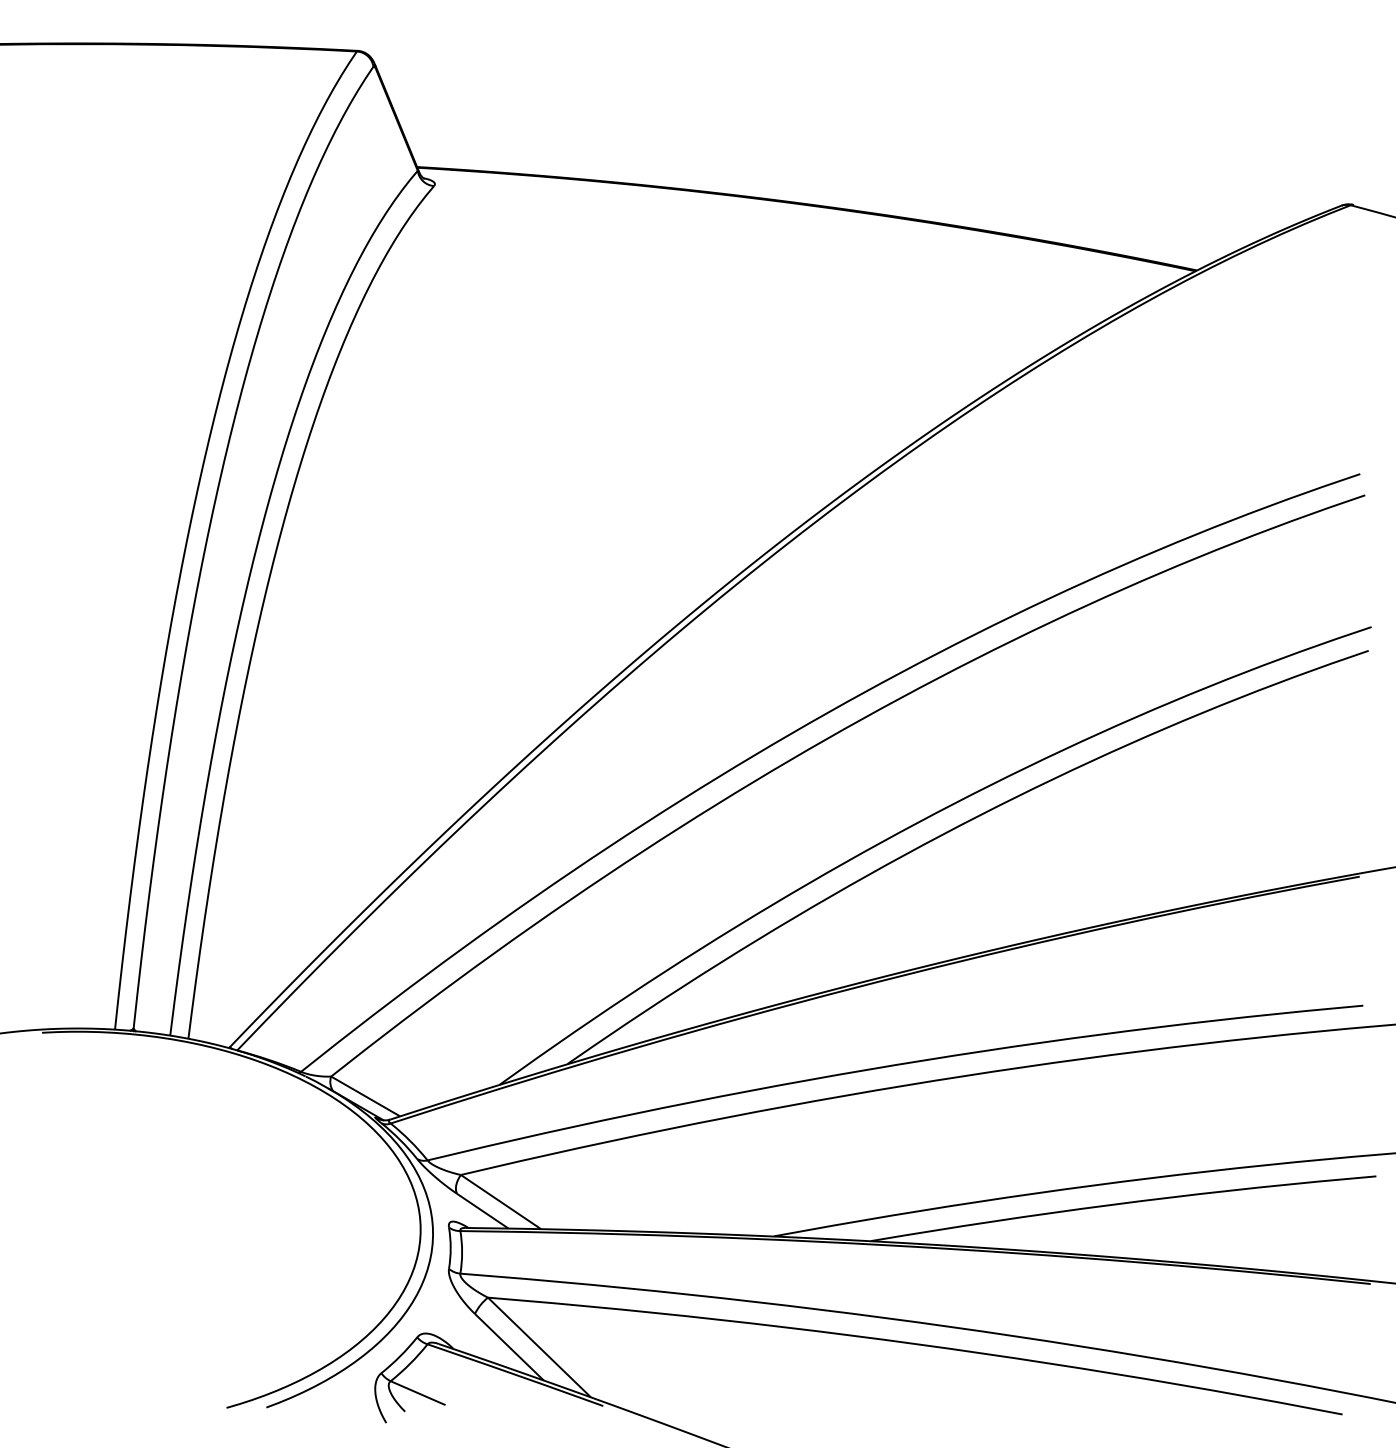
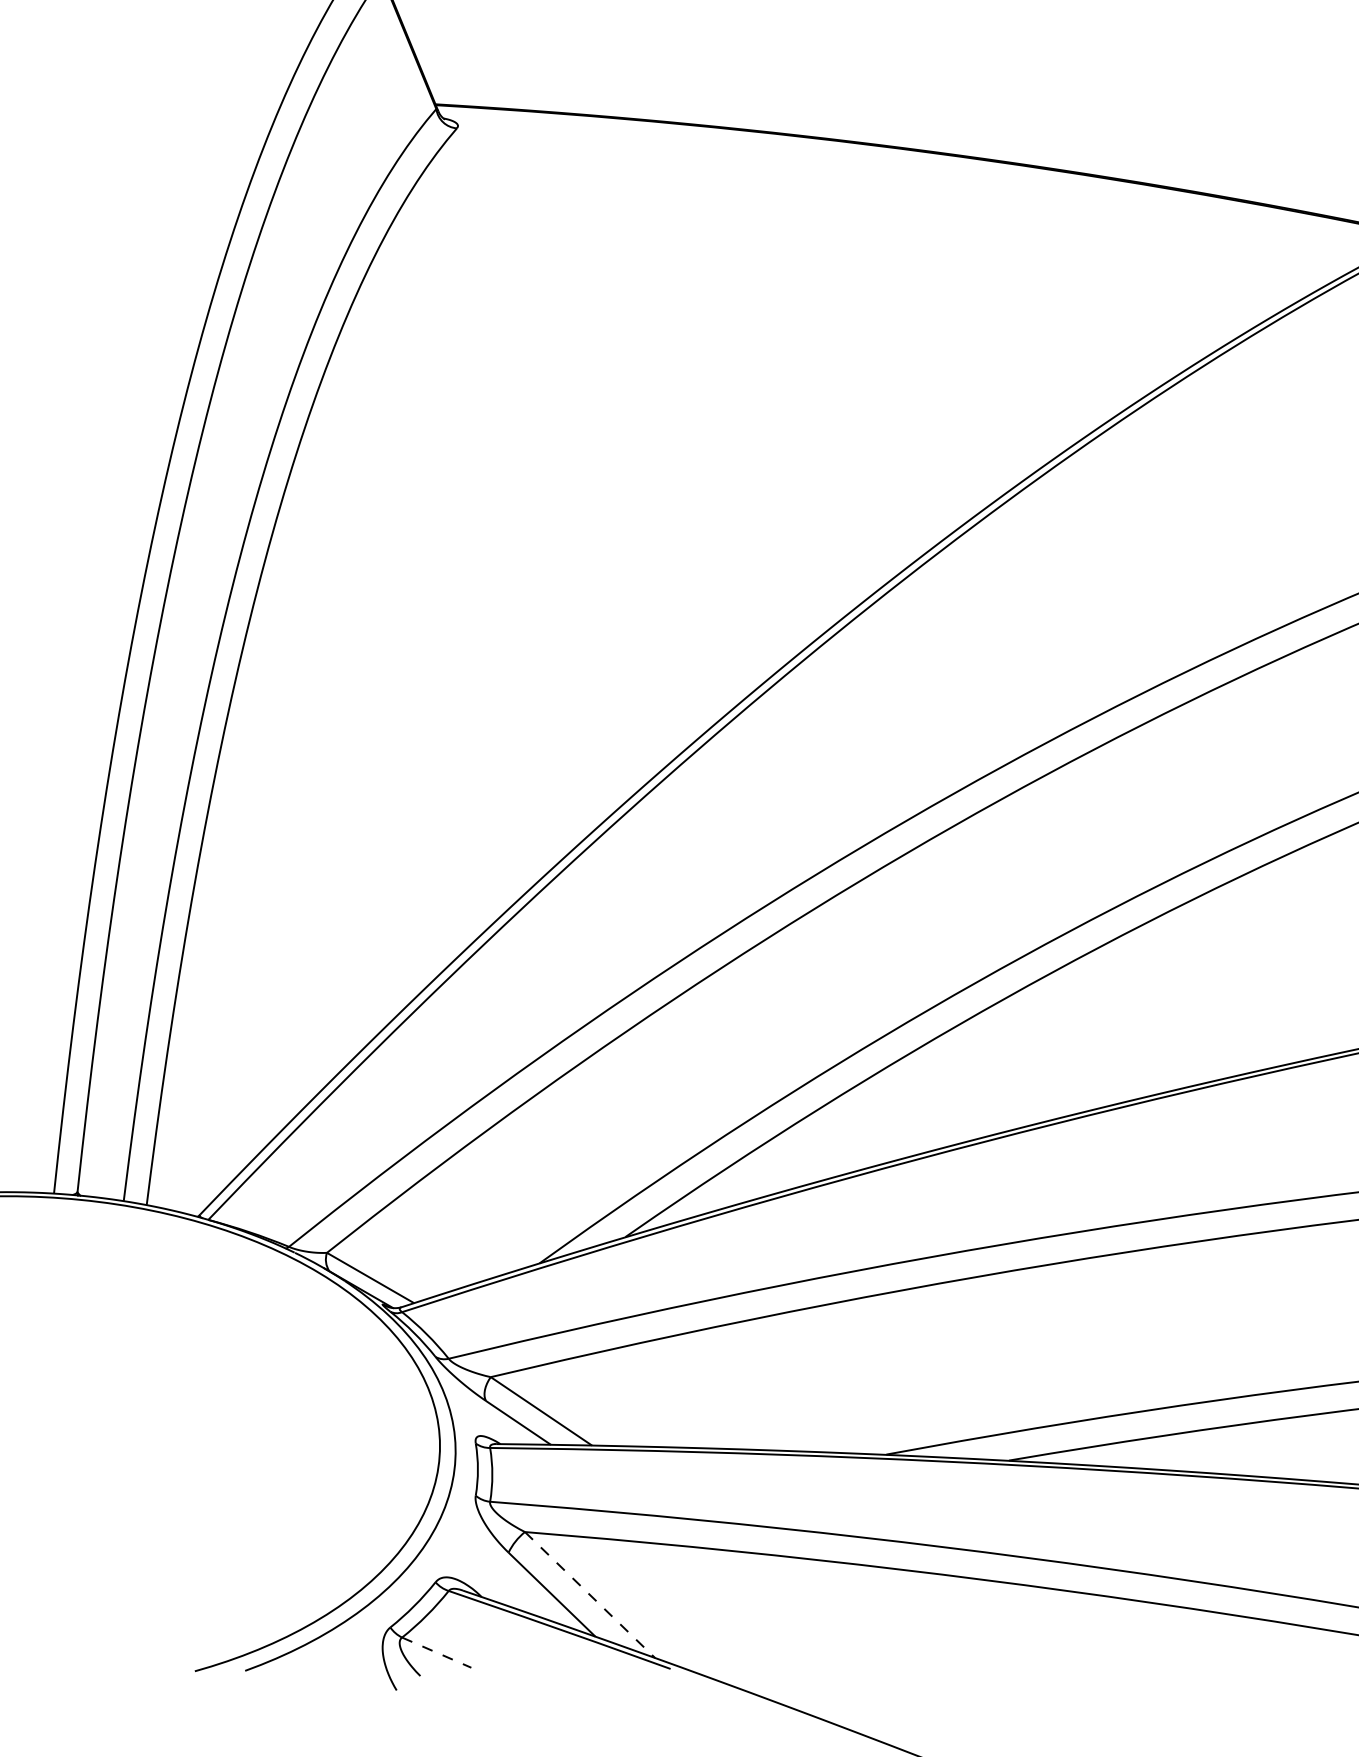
line: (539, 1347) -> (590, 1595), solid -> dashed
line: (418, 1393) -> (437, 1653), solid -> dashed

